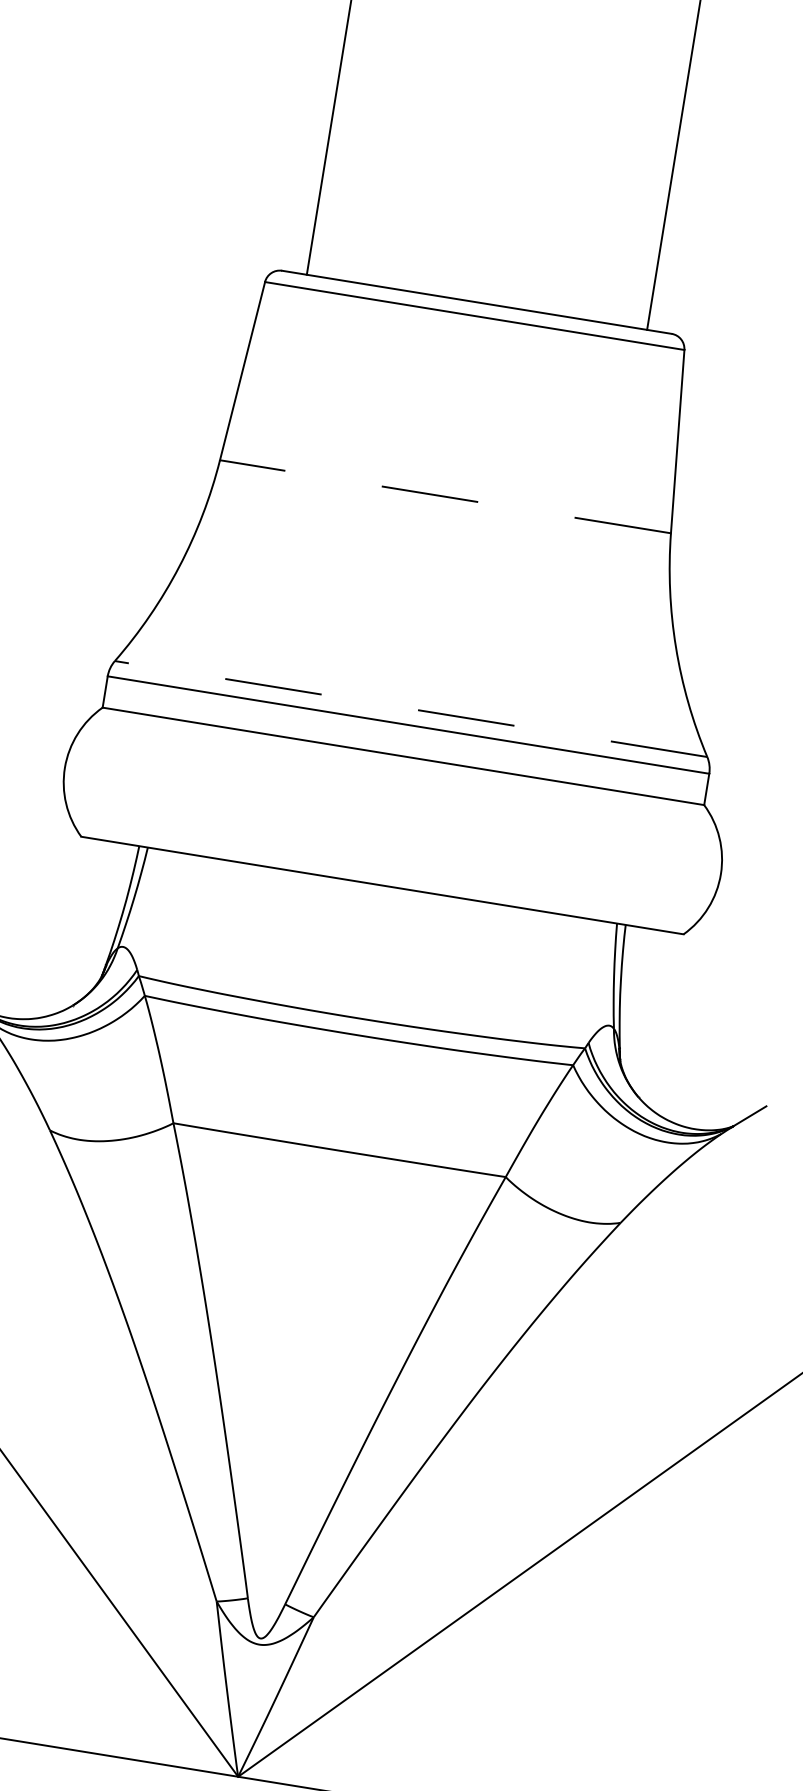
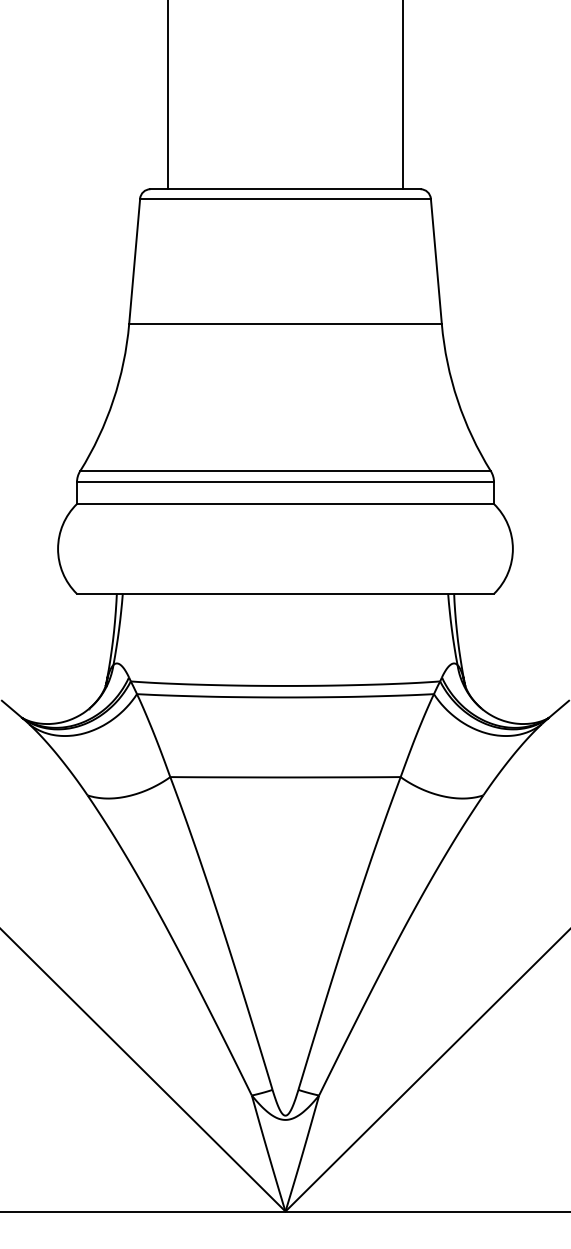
line: (445, 497) -> (285, 324), dashed -> solid
line: (409, 709) -> (284, 471), dashed -> solid

